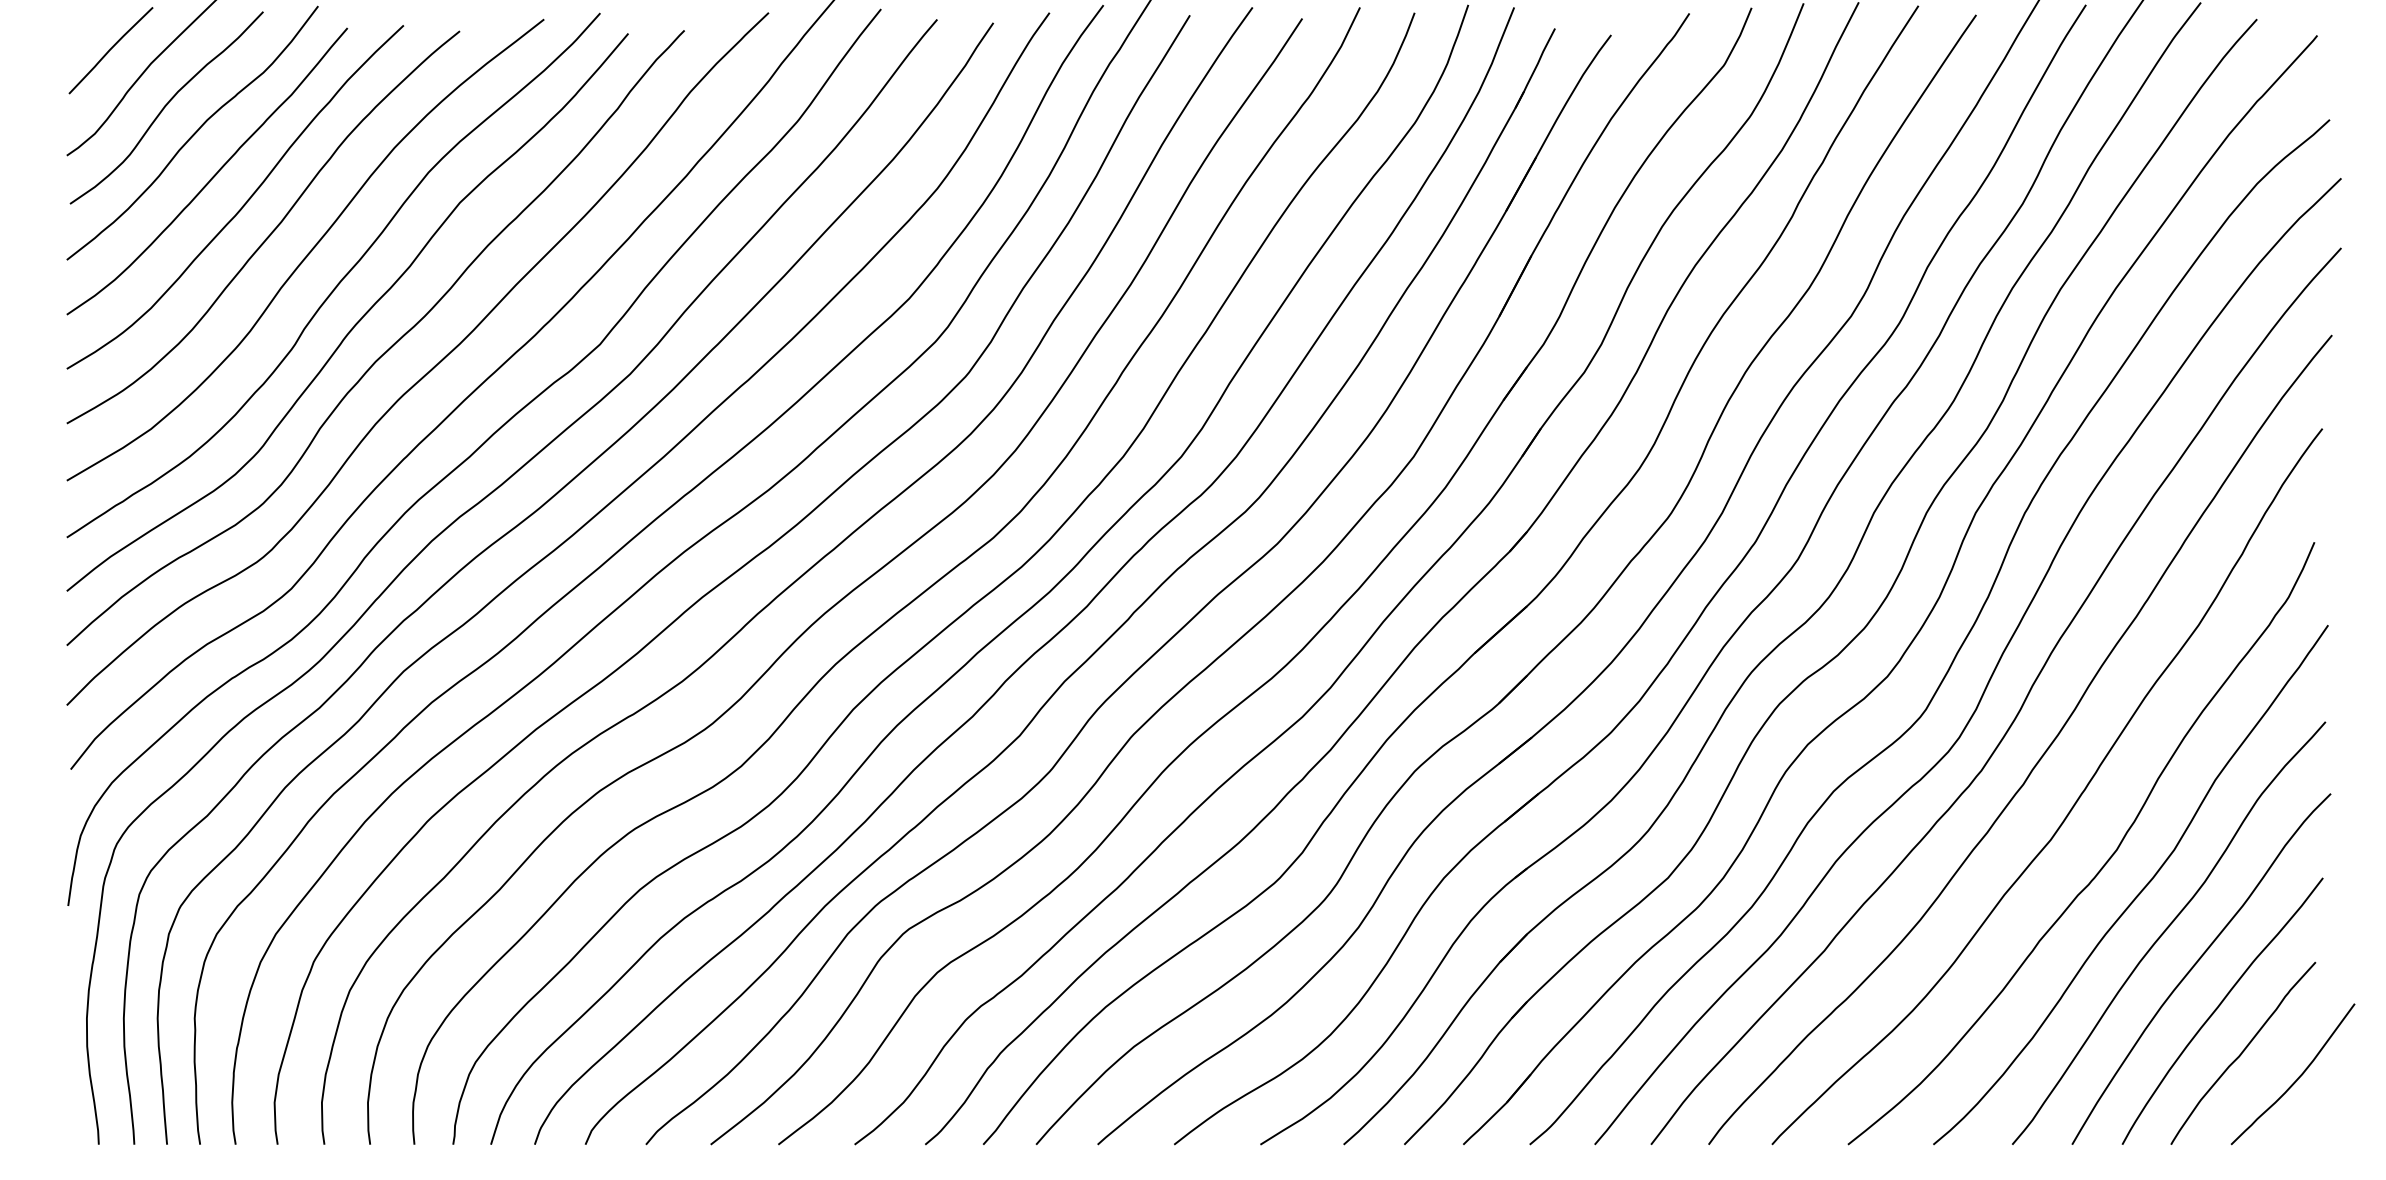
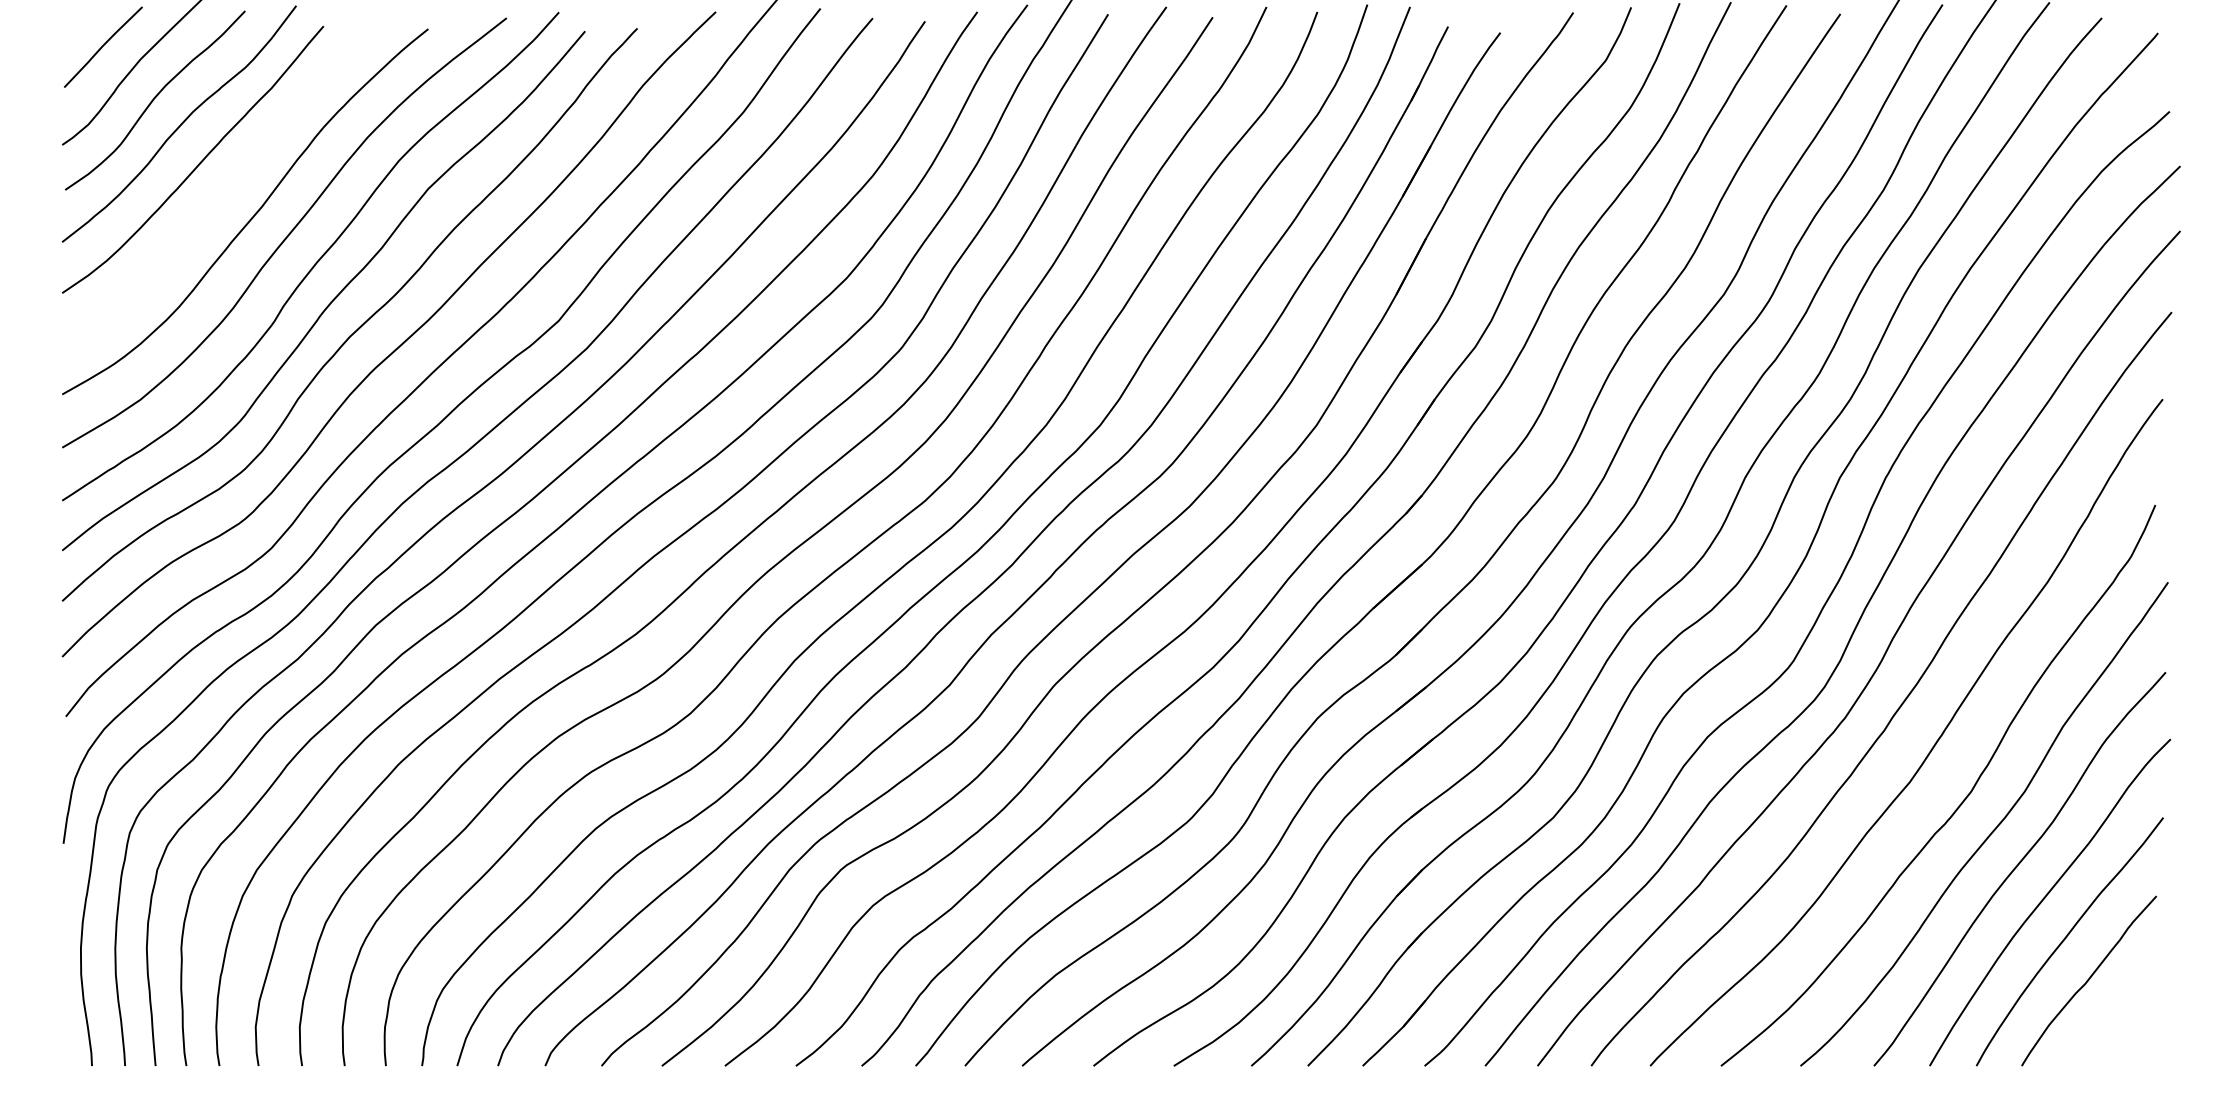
curve: (243, 204) -> (226, 190), removed
curve: (2297, 1077) -> (2139, 1003), removed

